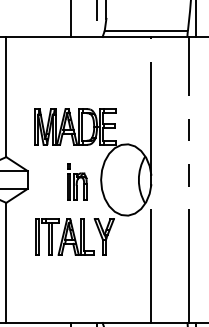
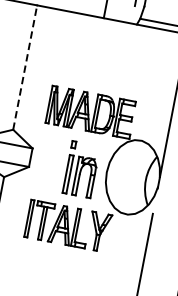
line: (6, 96) -> (25, 67), solid -> dashed
part: (77, 181) -> (82, 169), size x1.4

